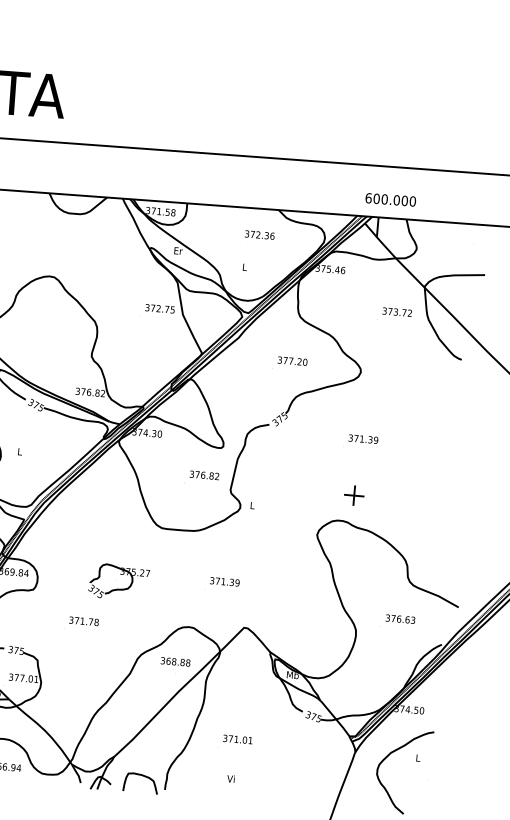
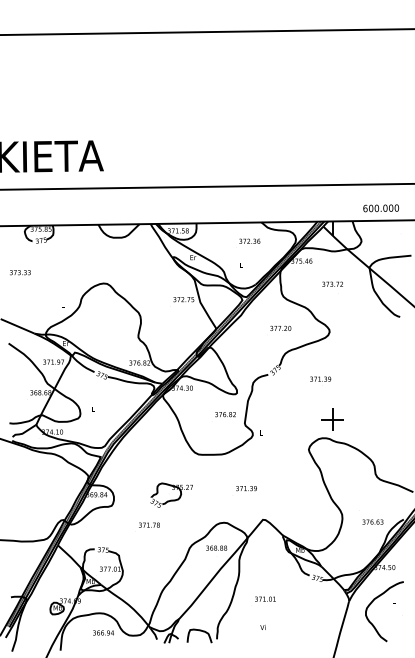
text: (389, 200) -> (380, 208), moved
text: (397, 311) -> (332, 283), moved
text: (363, 438) -> (320, 378), moved
part: (354, 495) -> (332, 419), size x1.6
text: (399, 618) -> (372, 521), moved

